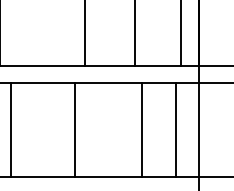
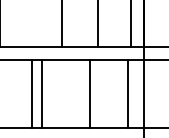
line: (11, 129) -> (32, 93), moved
line: (75, 129) -> (42, 93), moved
line: (141, 129) -> (89, 93), moved

